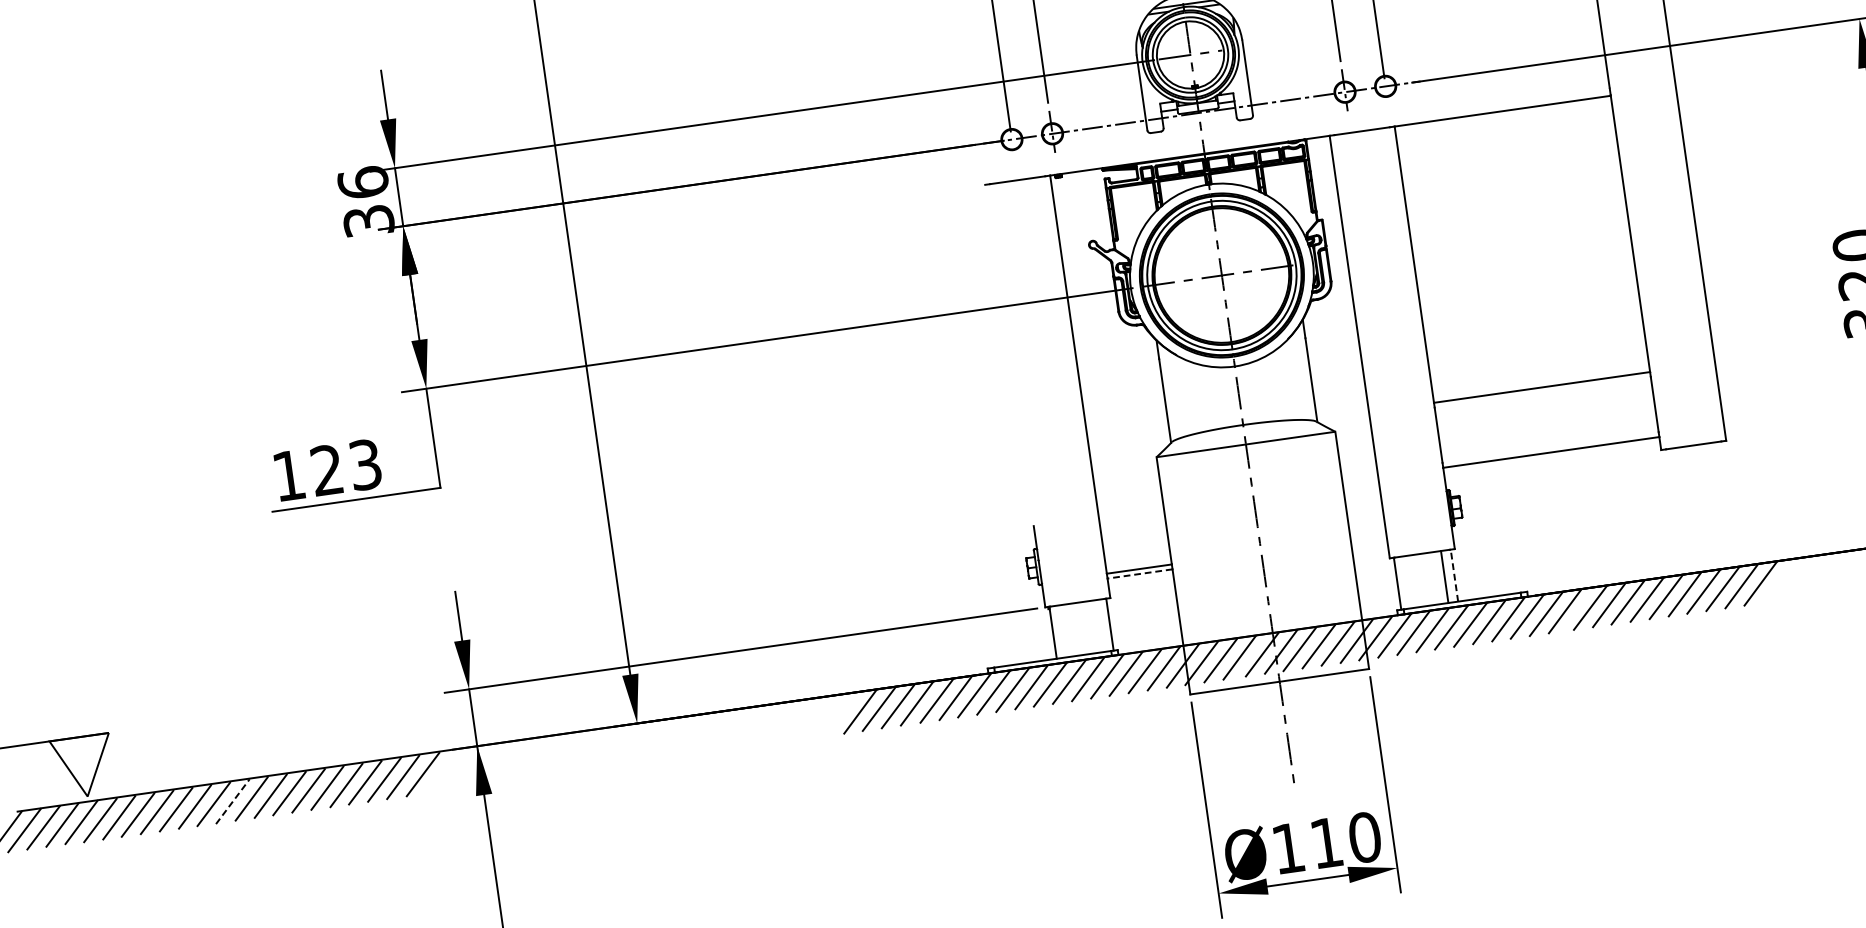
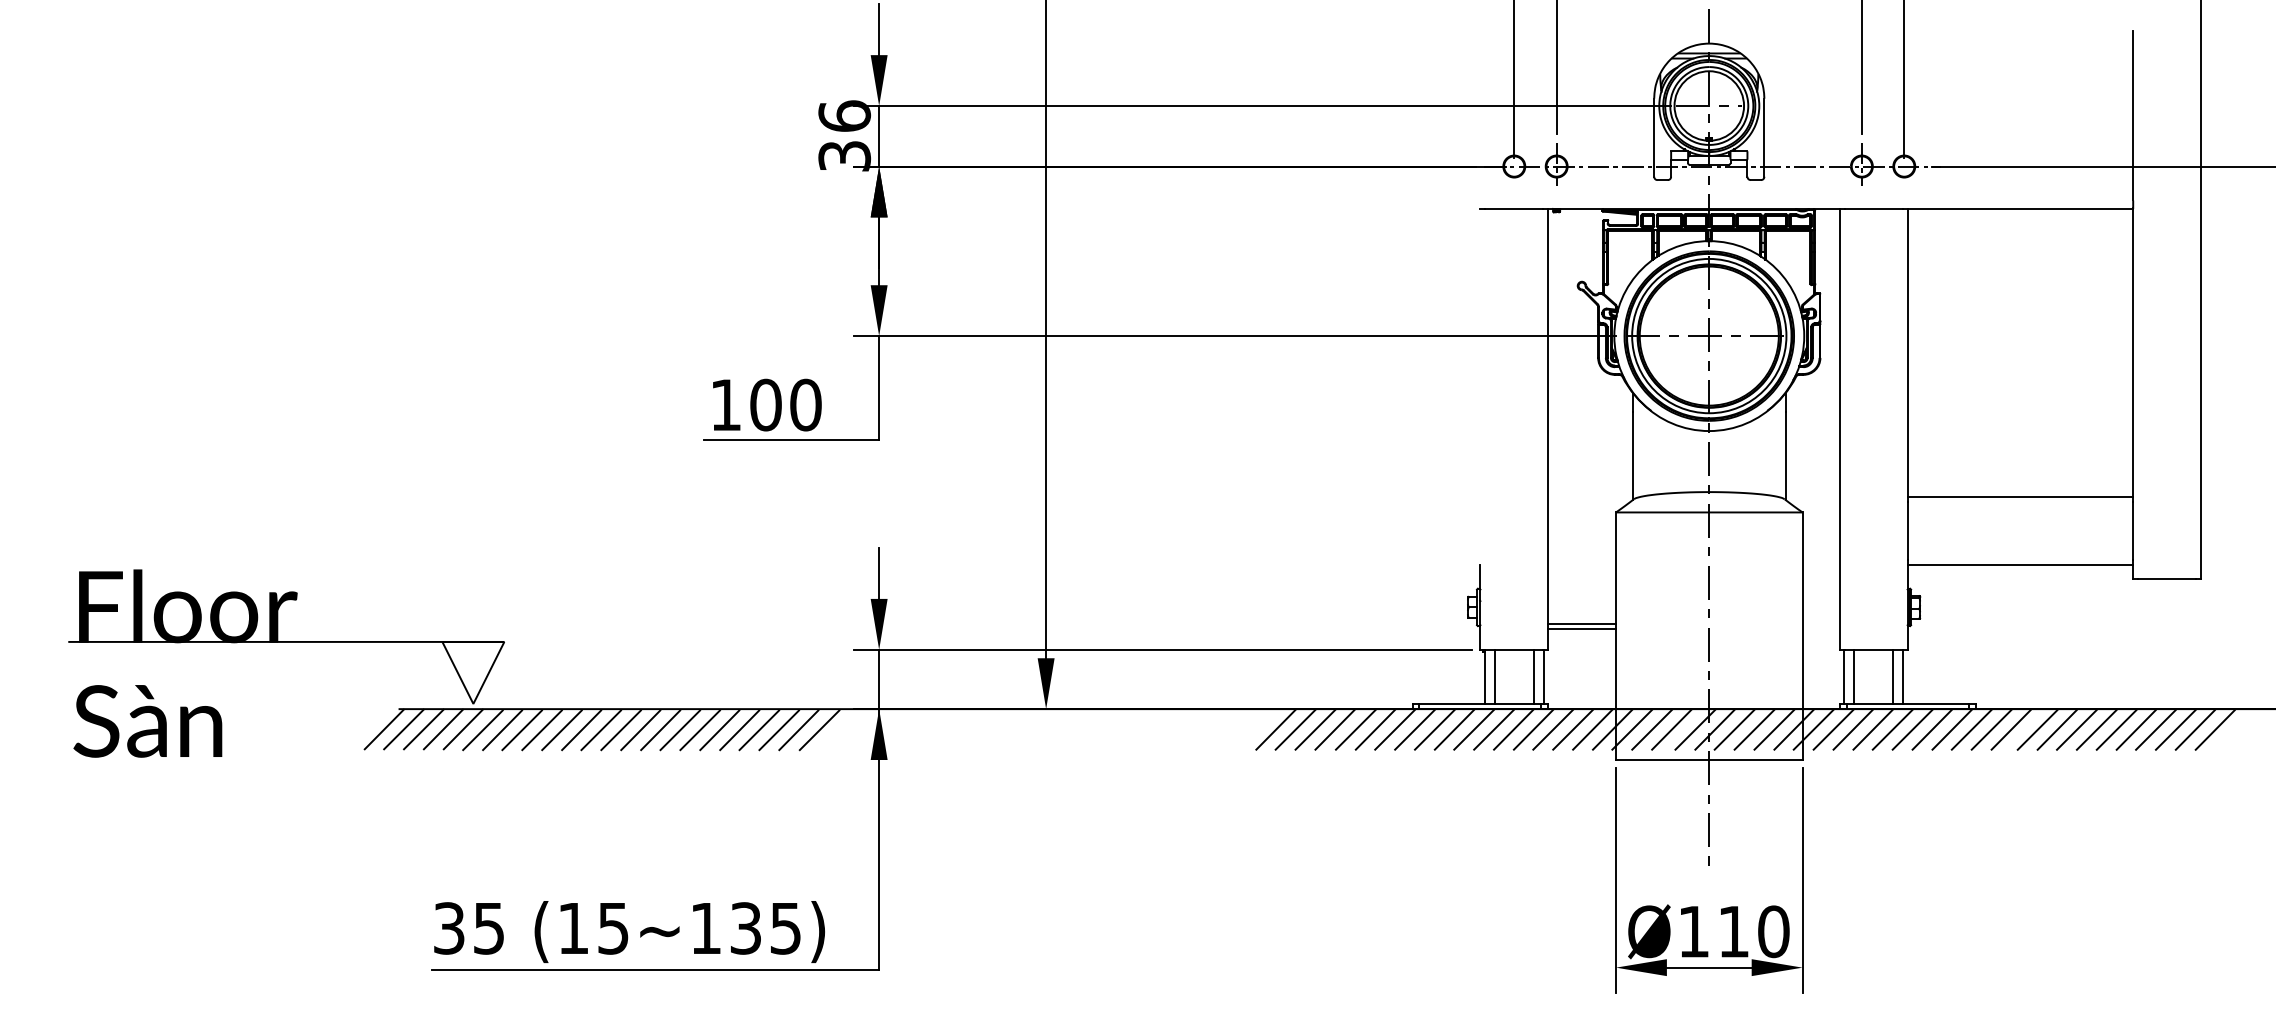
text: (345, 467) -> (785, 404), 123 -> 100
line: (1140, 573) -> (1582, 629), dashed -> solid
line: (1454, 575) -> (1903, 676), dashed -> solid
line: (1407, 581) -> (1854, 676), added
line: (1099, 625) -> (1533, 676), added
line: (1062, 631) -> (1494, 676), added
line: (233, 801) -> (621, 730), dashed -> solid

